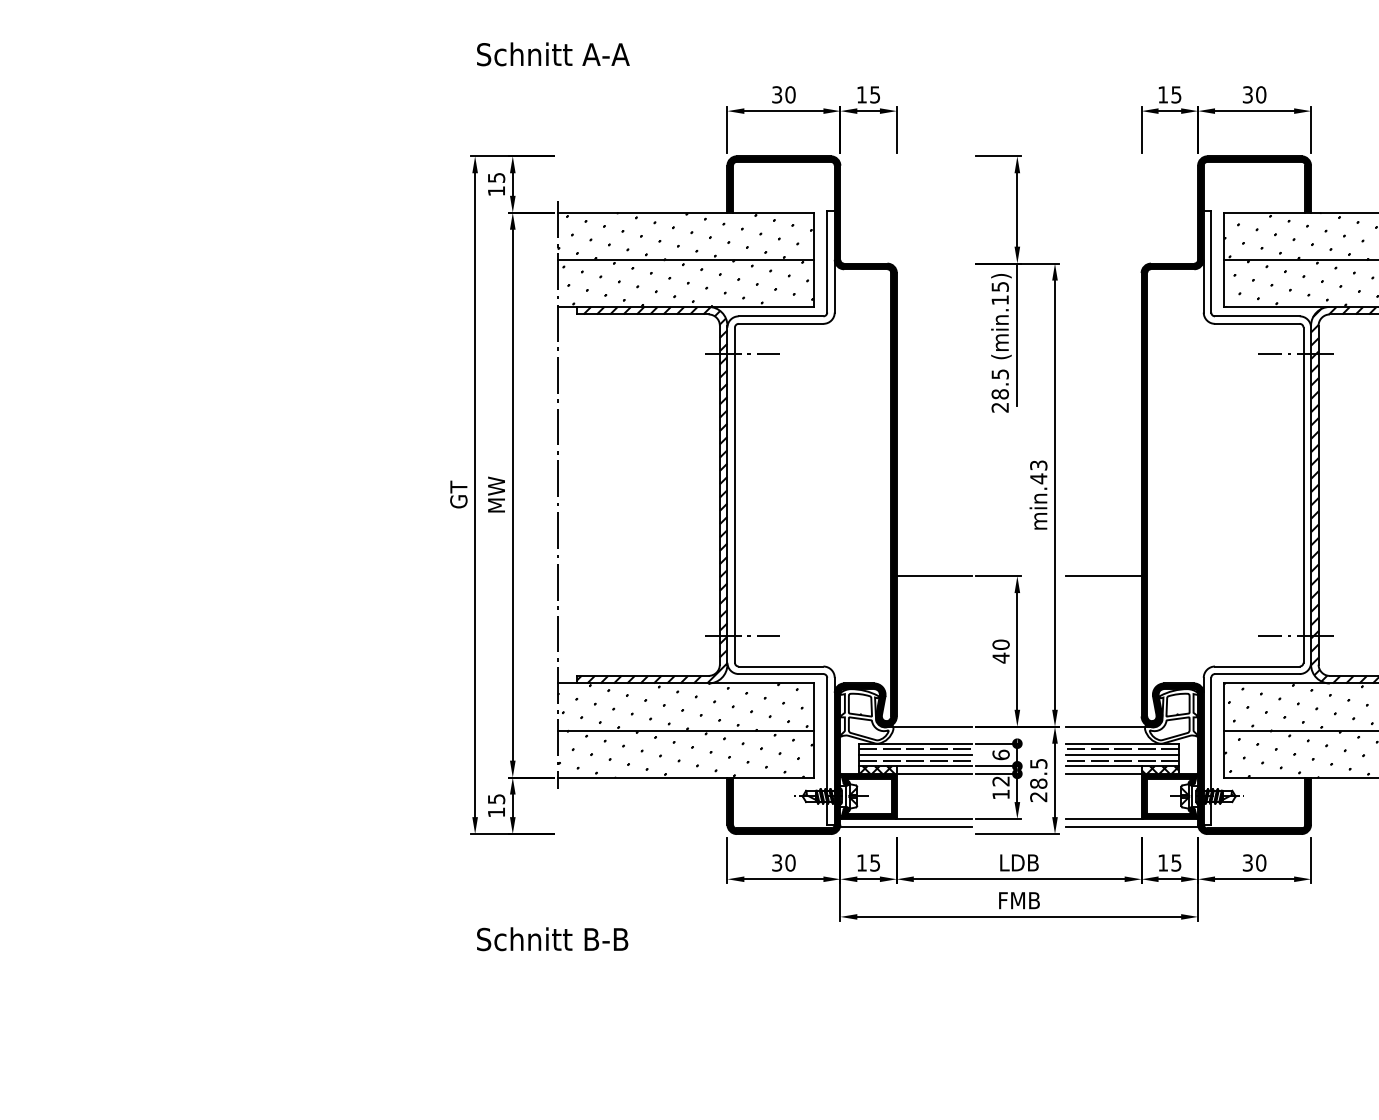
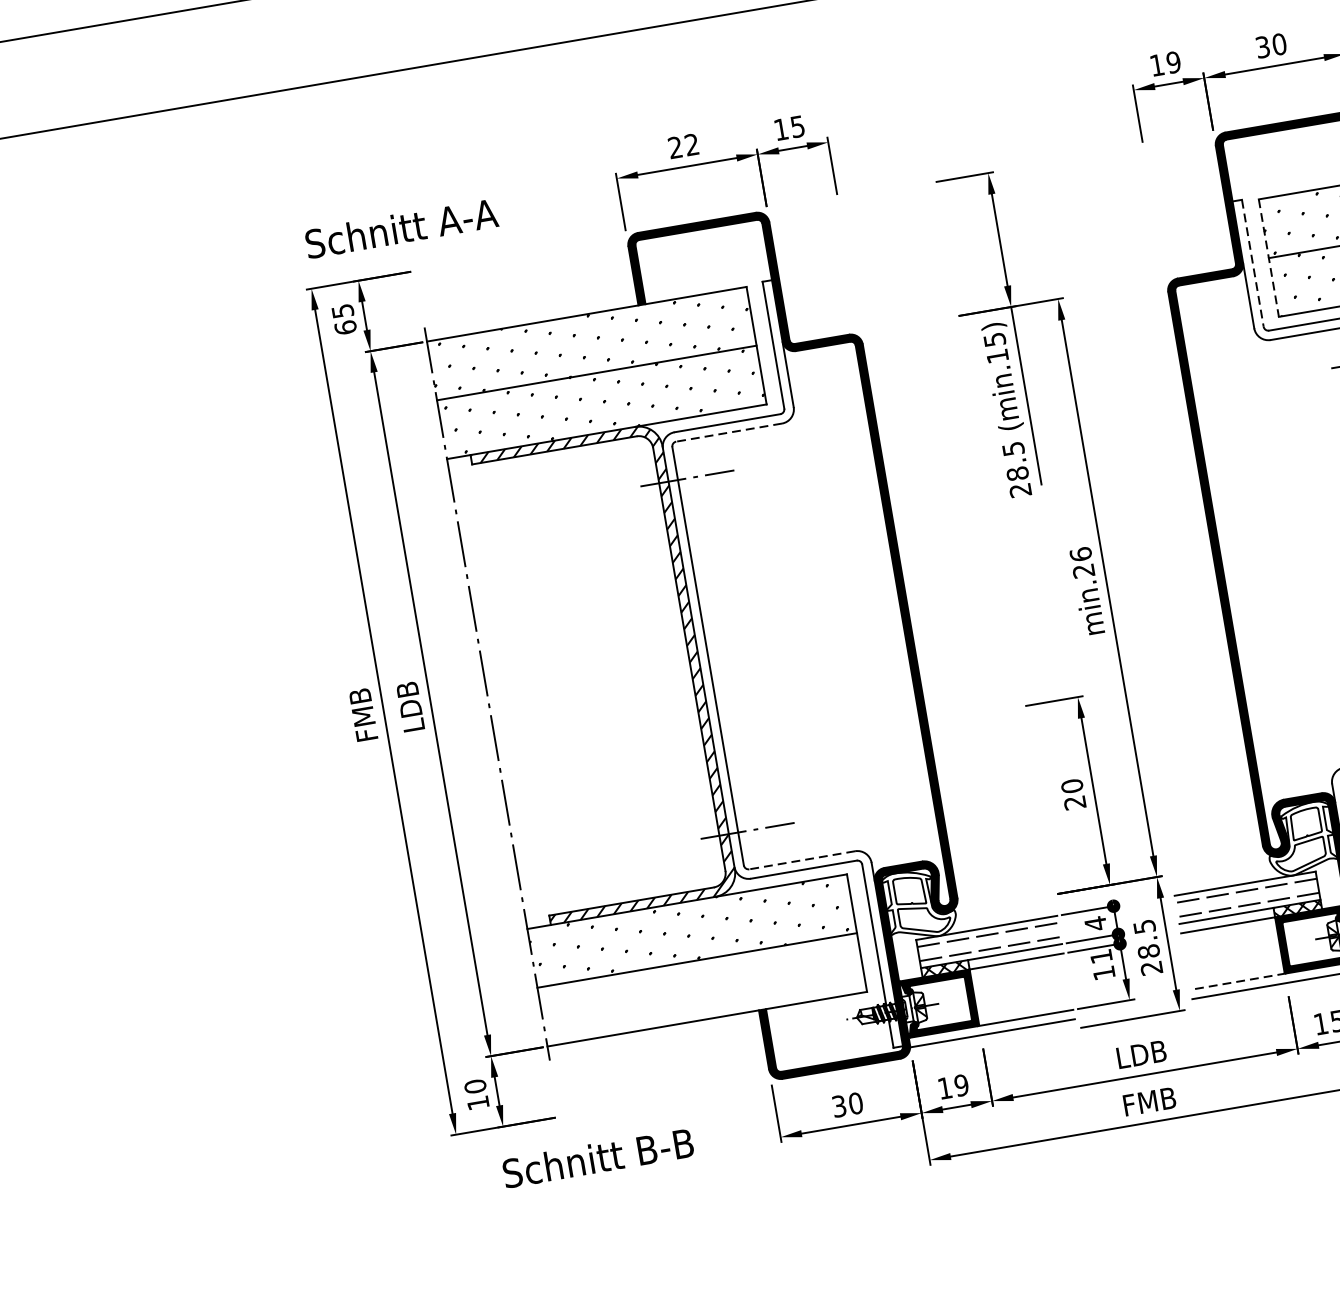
text: (553, 54) -> (401, 228), moved
text: (783, 94) -> (683, 145), 30 -> 22
text: (1176, 94) -> (1173, 61), 15 -> 19
text: (496, 190) -> (345, 326), 15 -> 65
line: (1224, 260) -> (1269, 258), solid -> dashed
line: (1211, 261) -> (1253, 262), solid -> dashed
line: (780, 323) -> (728, 432), solid -> dashed
text: (1038, 472) -> (1082, 563), min.43 -> min.26
text: (458, 494) -> (362, 714), GT -> FMB
text: (496, 494) -> (410, 706), MW -> LDB
line: (934, 576) -> (974, 715), removed
line: (1103, 576) -> (1185, 679), removed
text: (1000, 657) -> (1074, 802), 40 -> 20
line: (780, 666) -> (801, 860), solid -> dashed
line: (929, 726) -> (1000, 903), removed
line: (1108, 726) -> (1223, 865), removed
hatch: (685, 753) -> (701, 989), removed
text: (1000, 754) -> (1094, 923), 6 -> 4
line: (915, 755) -> (989, 942), removed
line: (1122, 755) -> (1247, 898), removed
text: (1000, 781) -> (1100, 956), 12 -> 11
text: (496, 799) -> (475, 1086), 15 -> 10
line: (1104, 819) -> (1238, 982), solid -> dashed
text: (875, 862) -> (961, 1084), 15 -> 19
text: (552, 939) -> (598, 1158), moved

